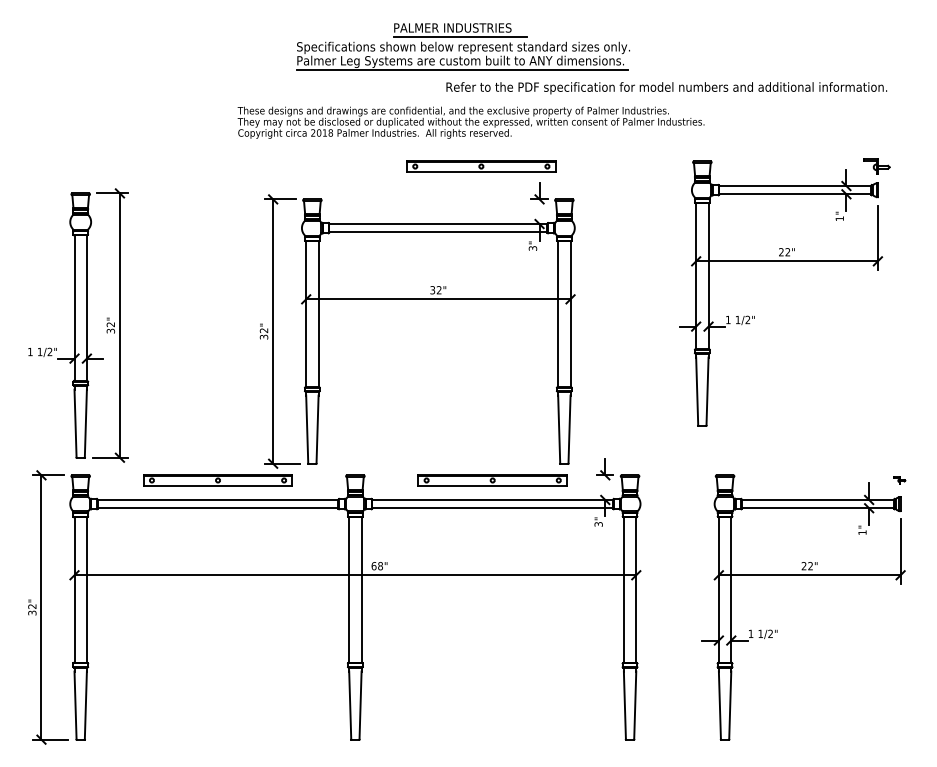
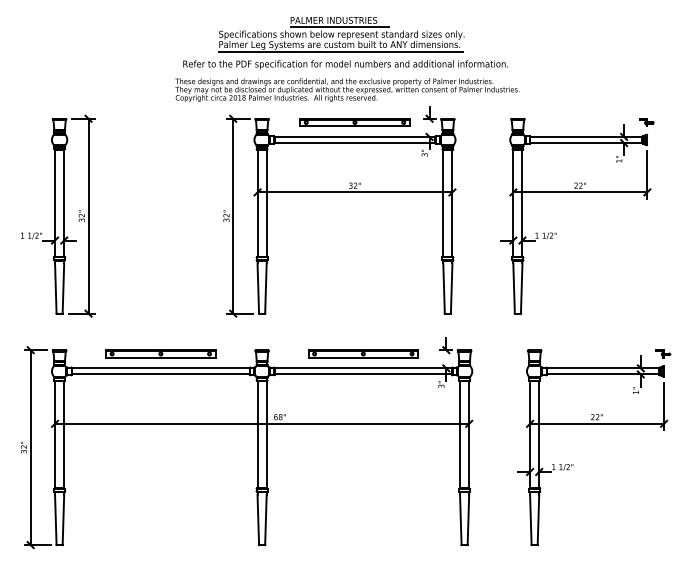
text: (666, 88) -> (345, 65), moved
part: (877, 166) -> (647, 122), size x0.71
part: (417, 299) -> (339, 192), moved
part: (78, 325) -> (57, 216), moved
part: (899, 480) -> (663, 354), size x1.67

